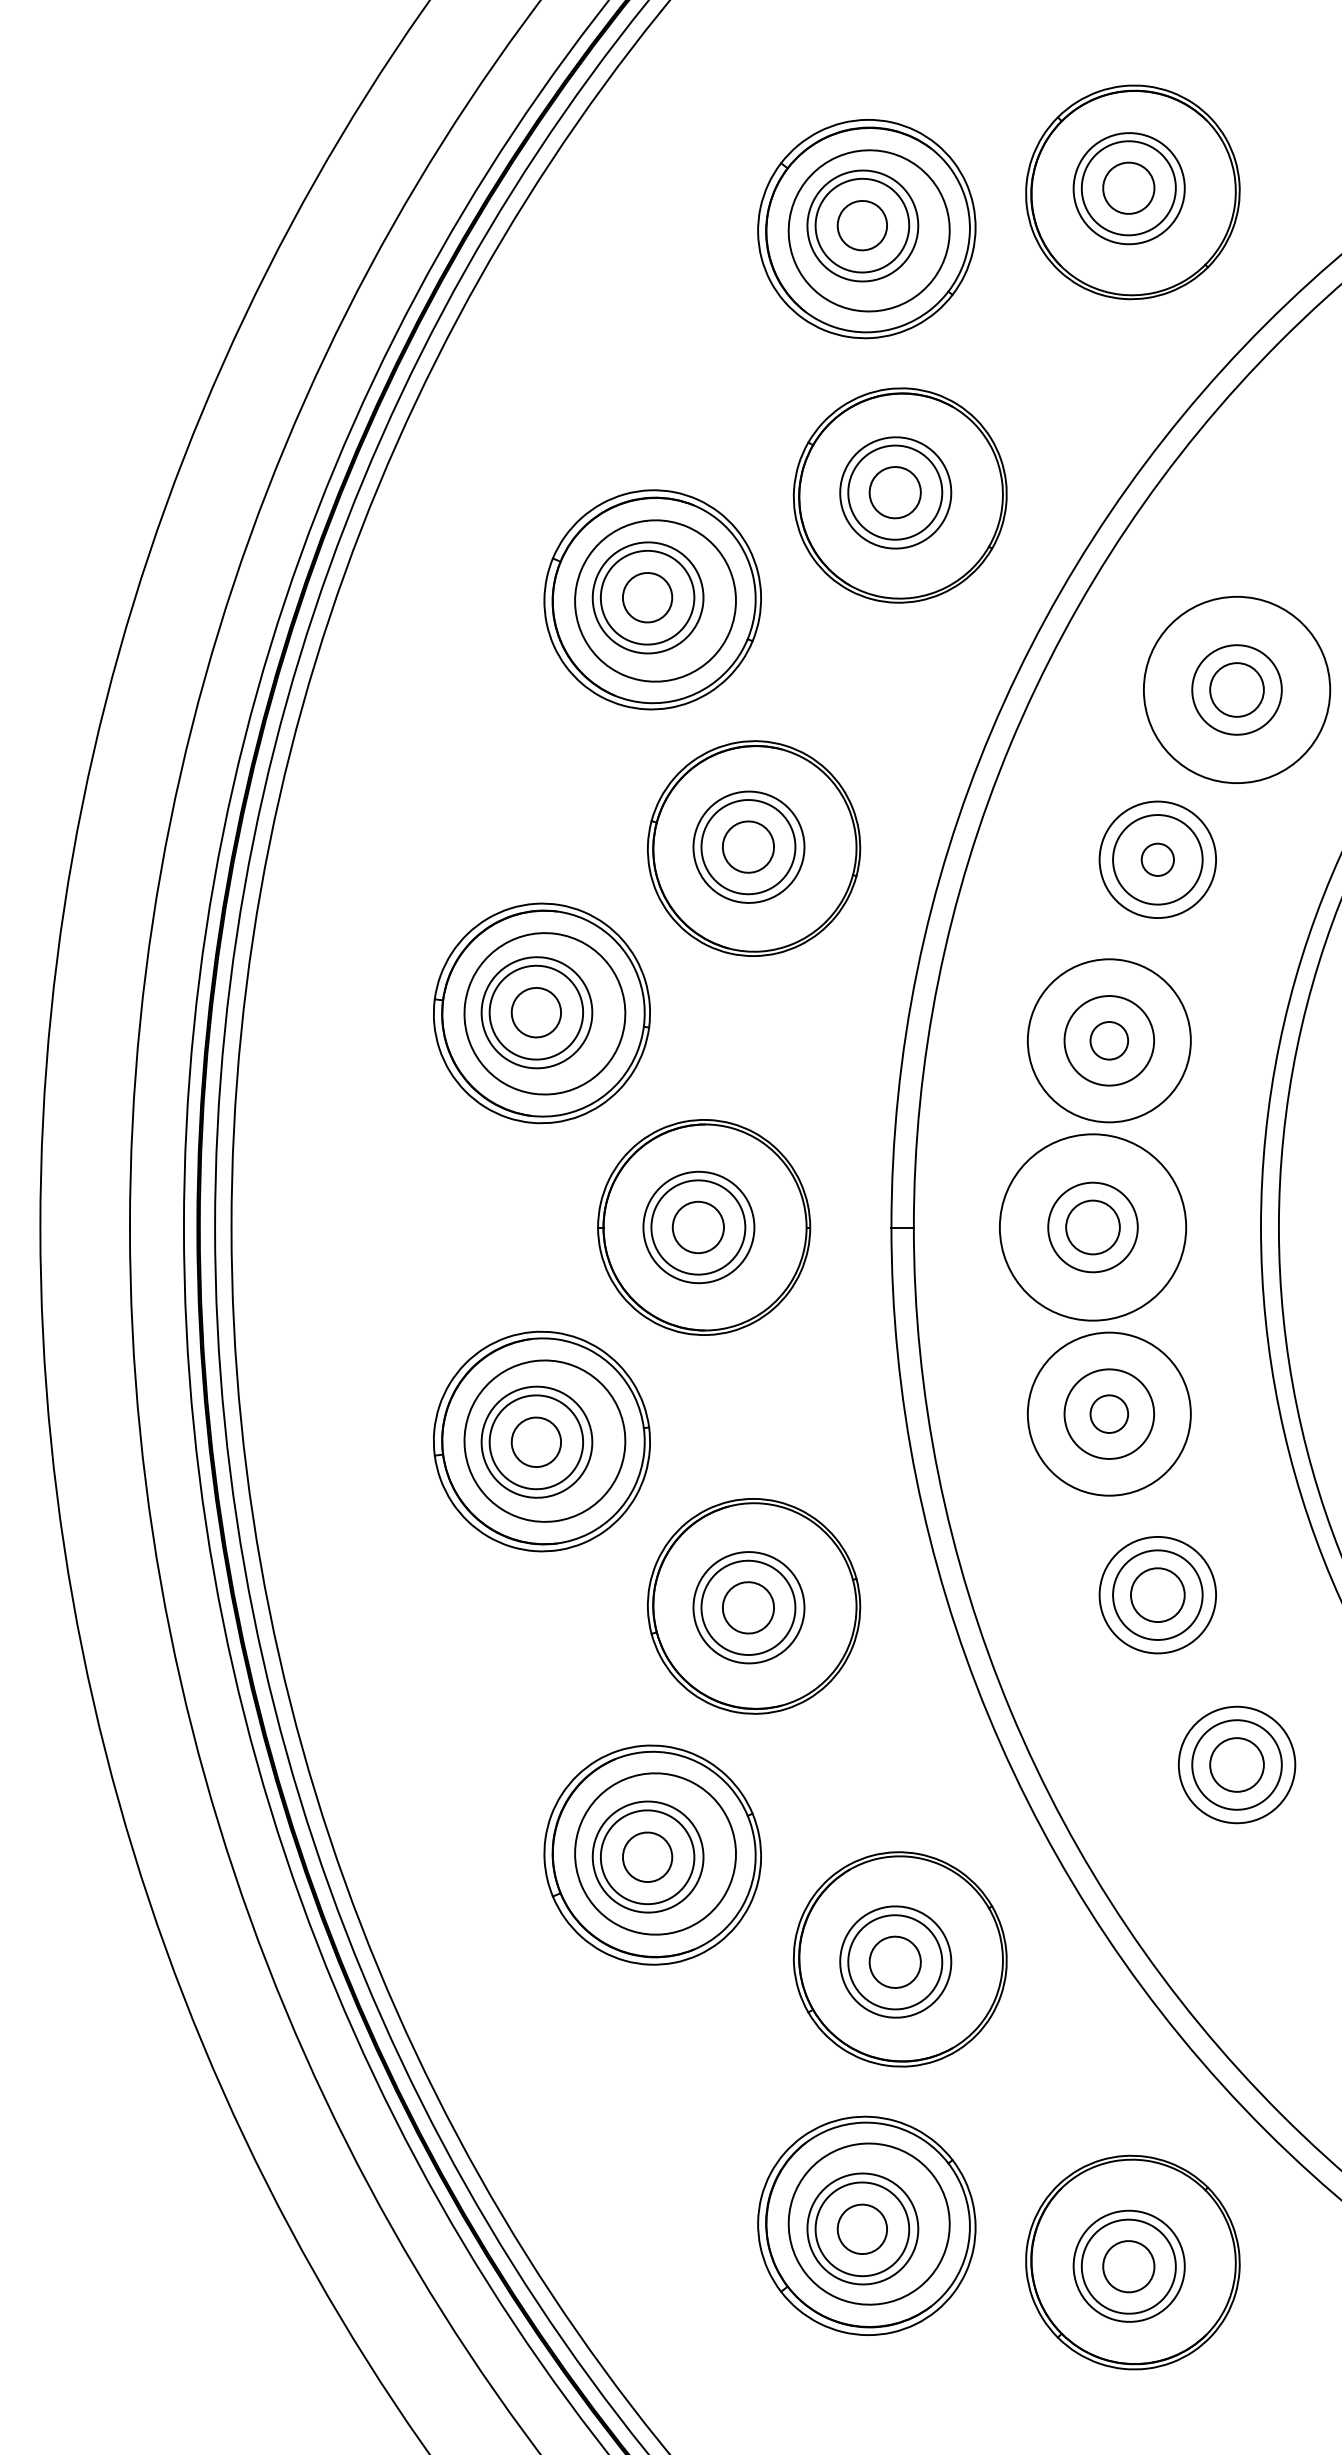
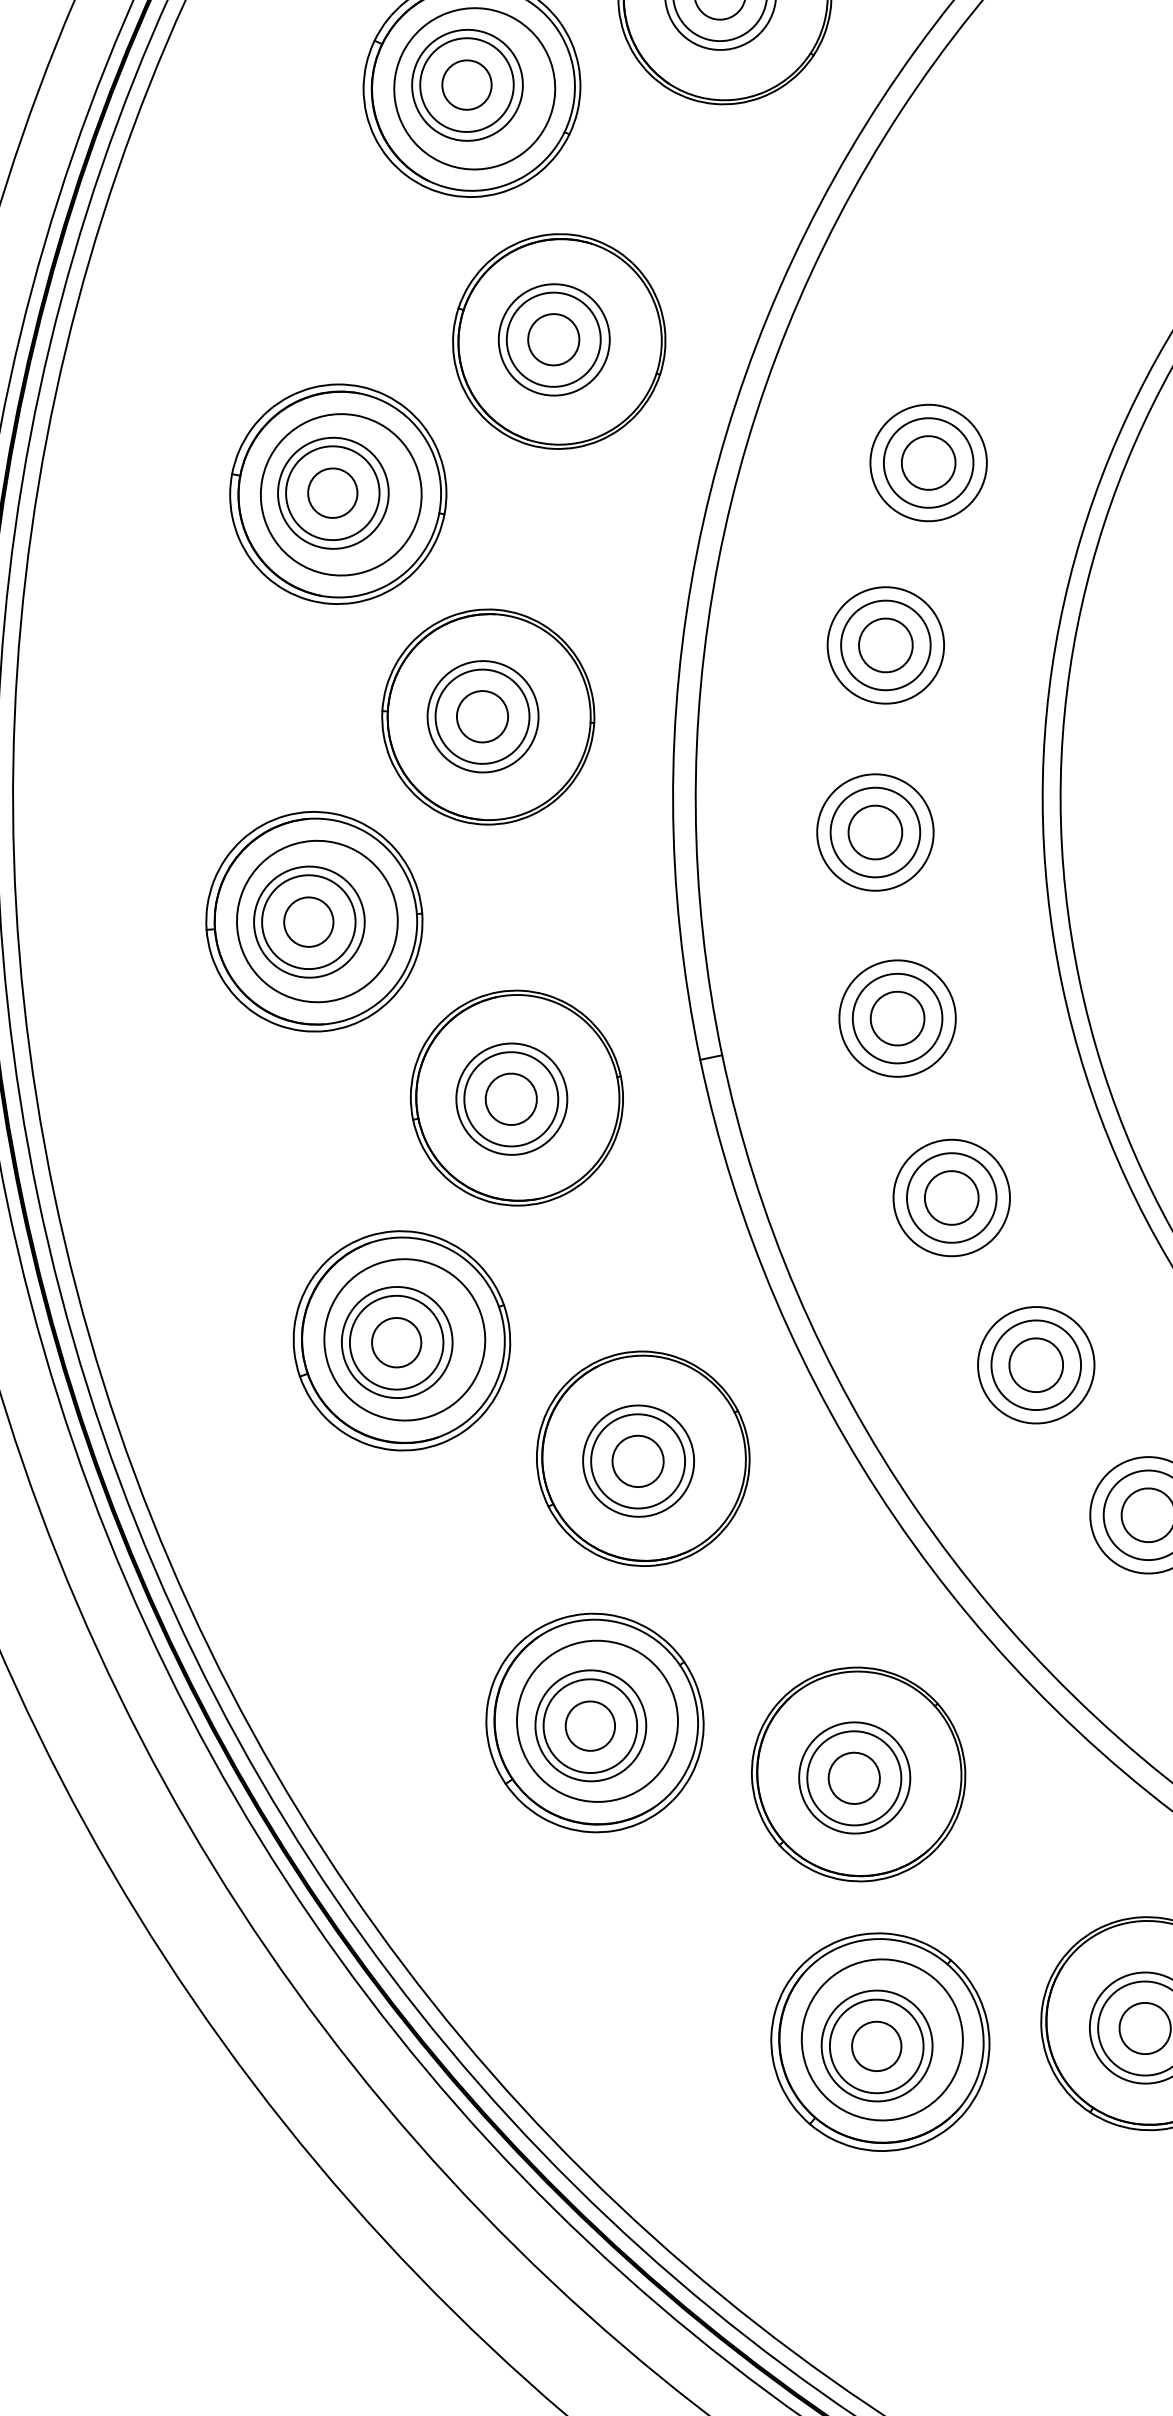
circle: (1236, 689) -> (928, 462), size x0.62
circle: (1157, 859) -> (885, 645), size x1.67
circle: (1109, 1040) -> (875, 832), size x0.71
circle: (1109, 1040) -> (875, 832), size x1.43
circle: (1092, 1227) -> (897, 1018), size x0.62
circle: (1109, 1413) -> (951, 1197), size x0.71
circle: (1109, 1414) -> (951, 1198), size x1.43

